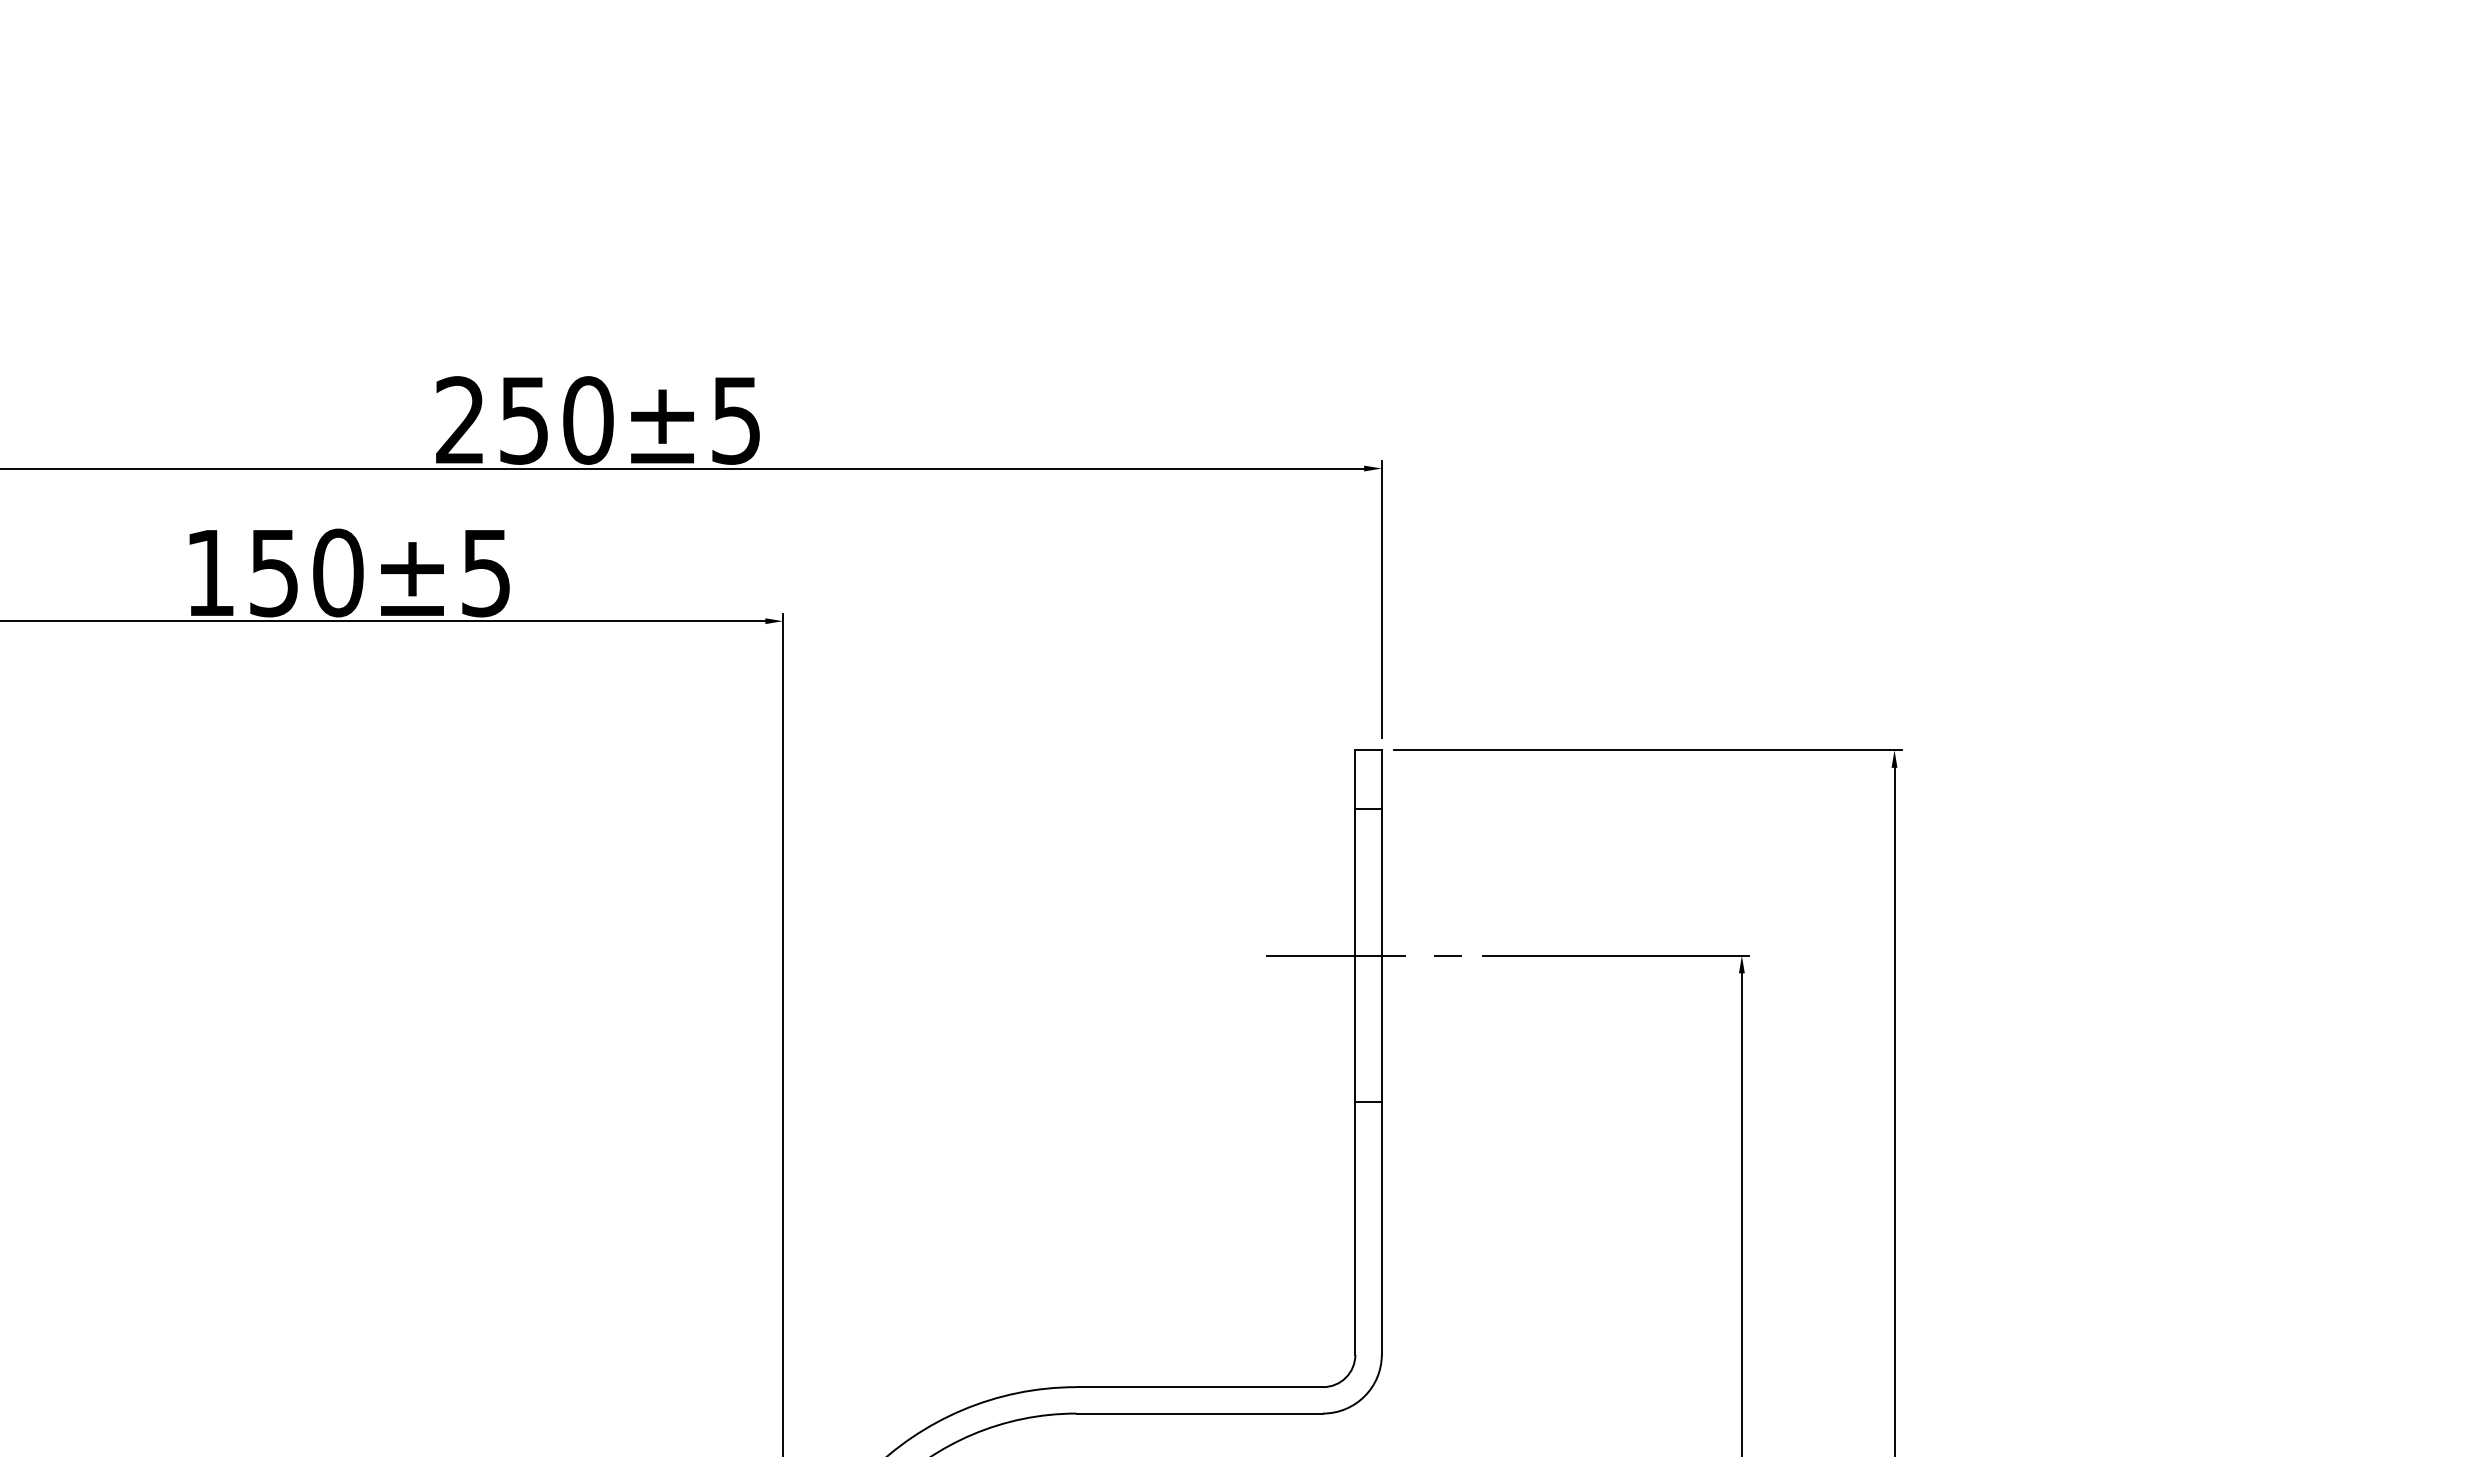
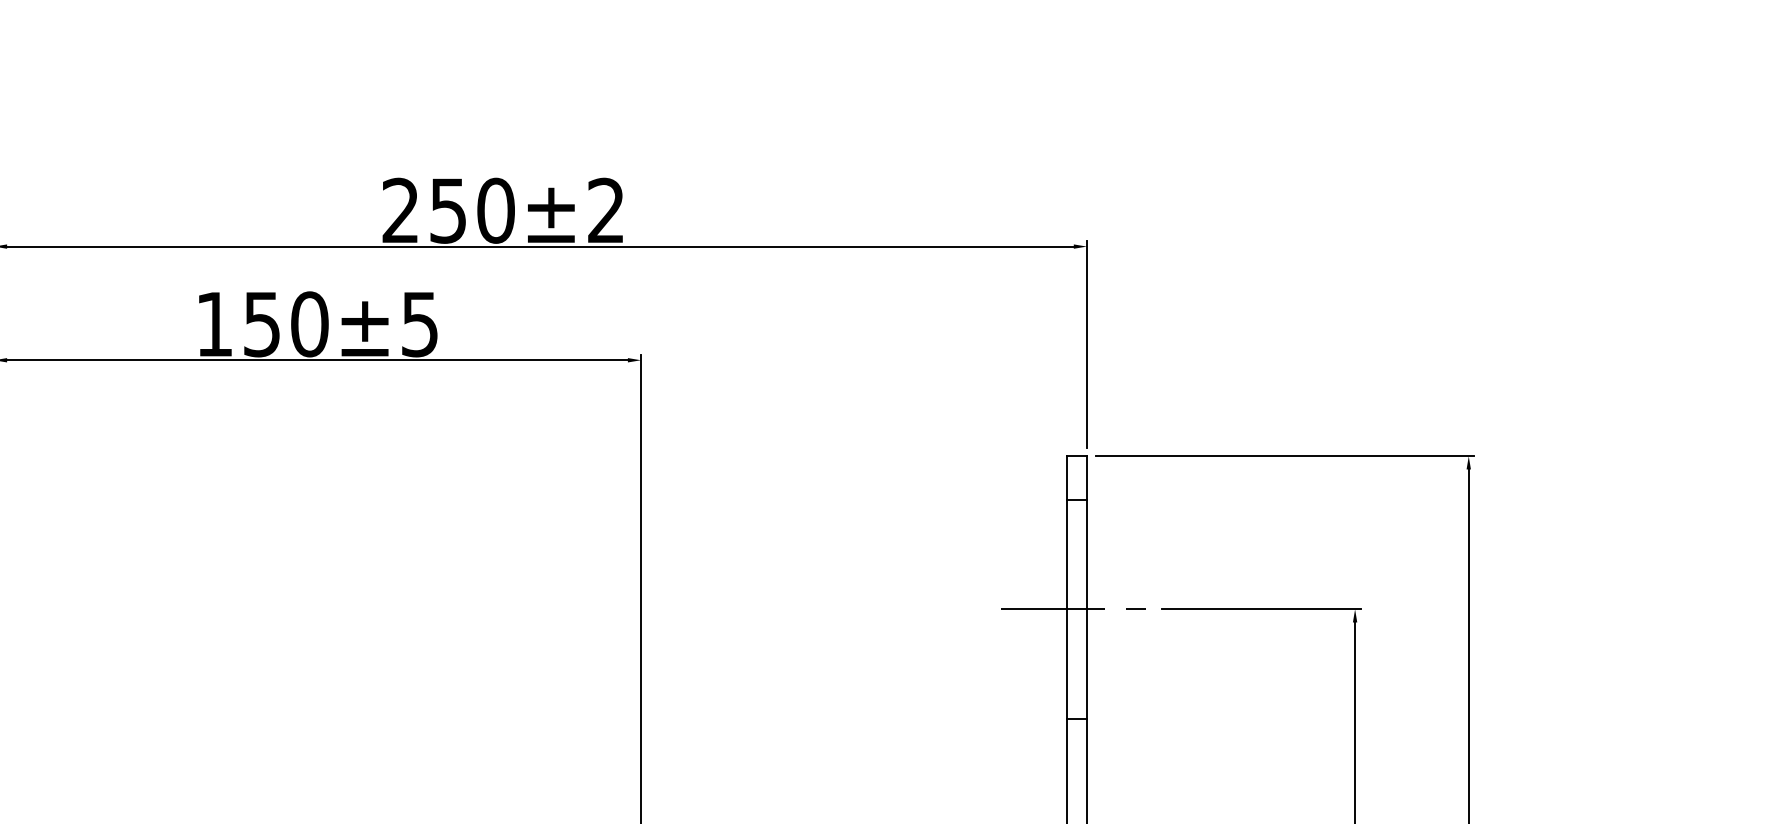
text: (735, 420) -> (605, 210), 250±5 -> 250±2

